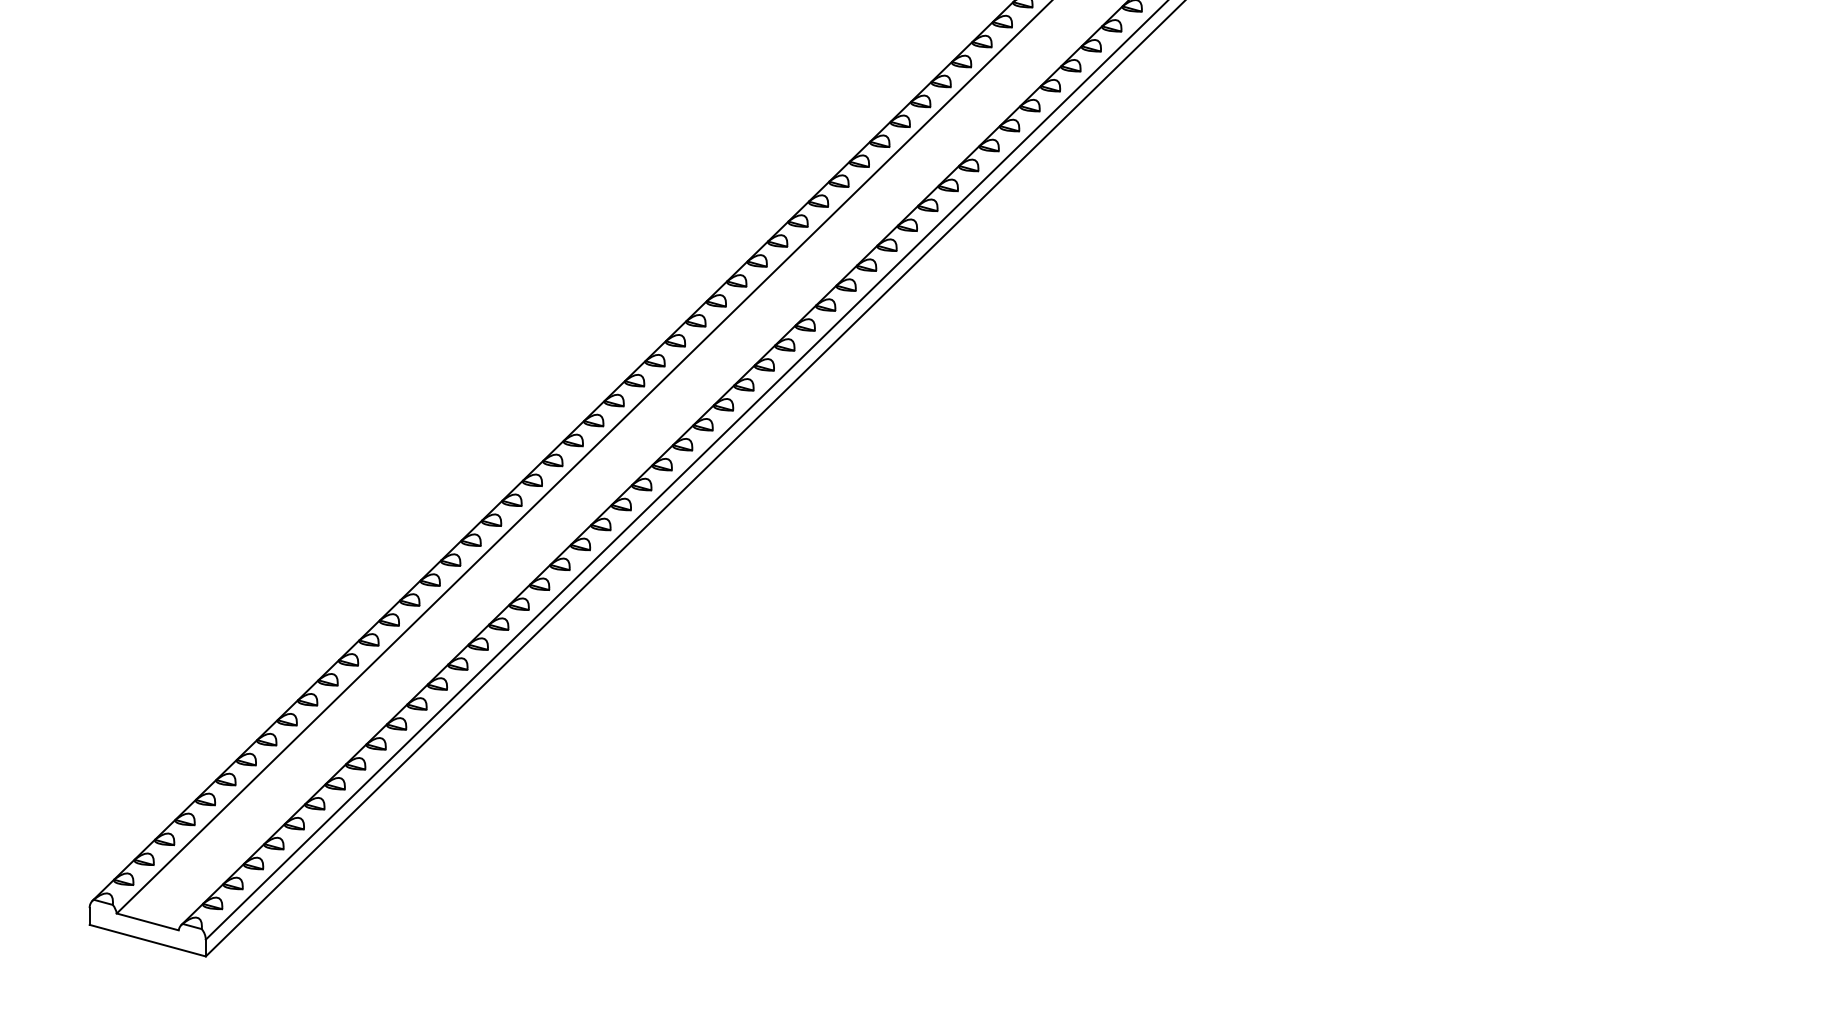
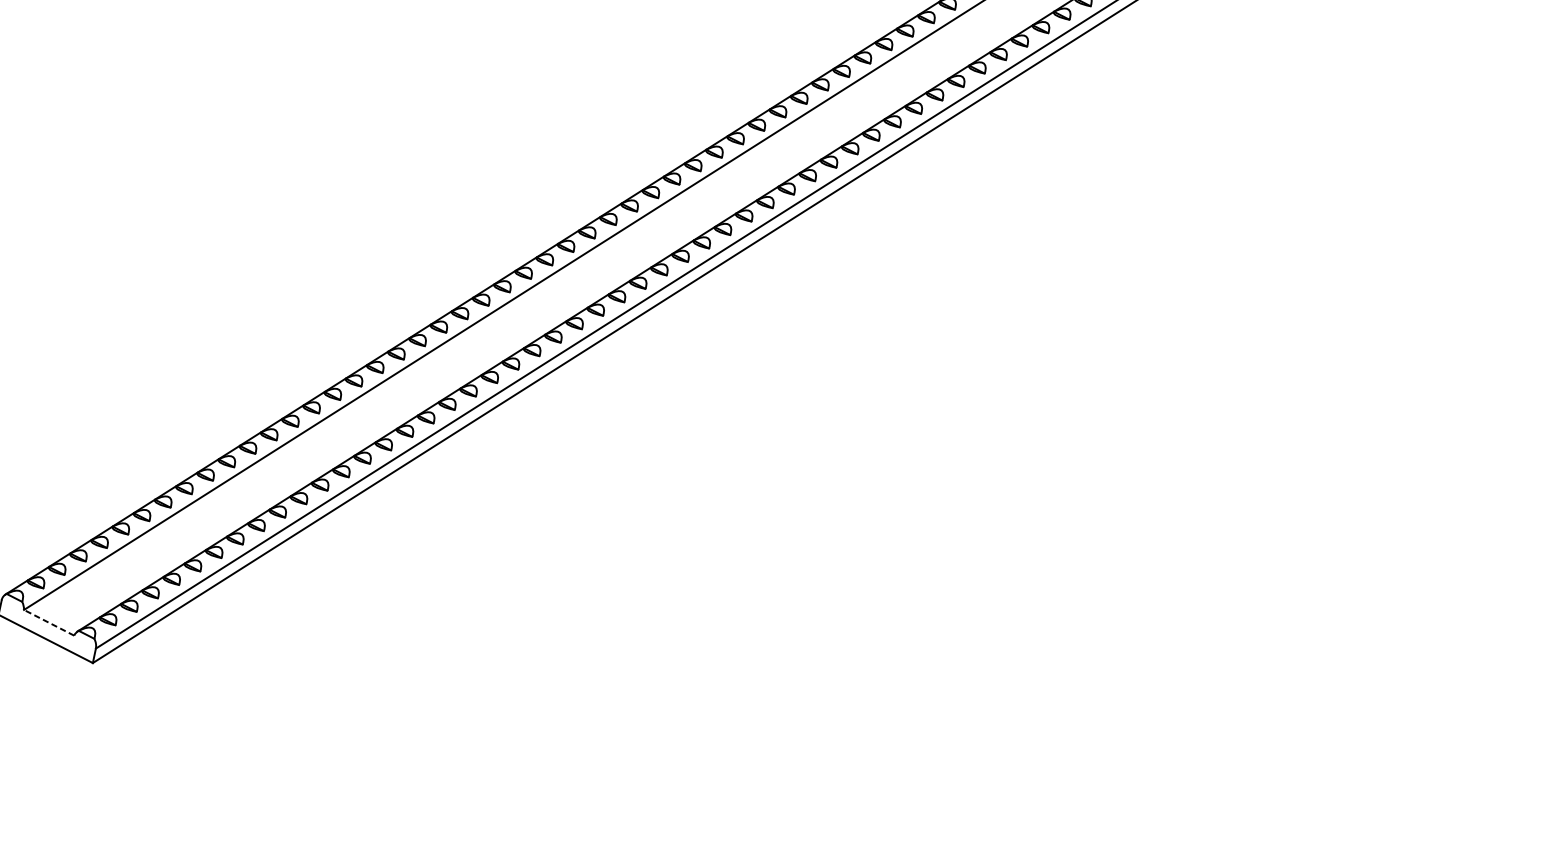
line: (147, 921) -> (49, 622), solid -> dashed

